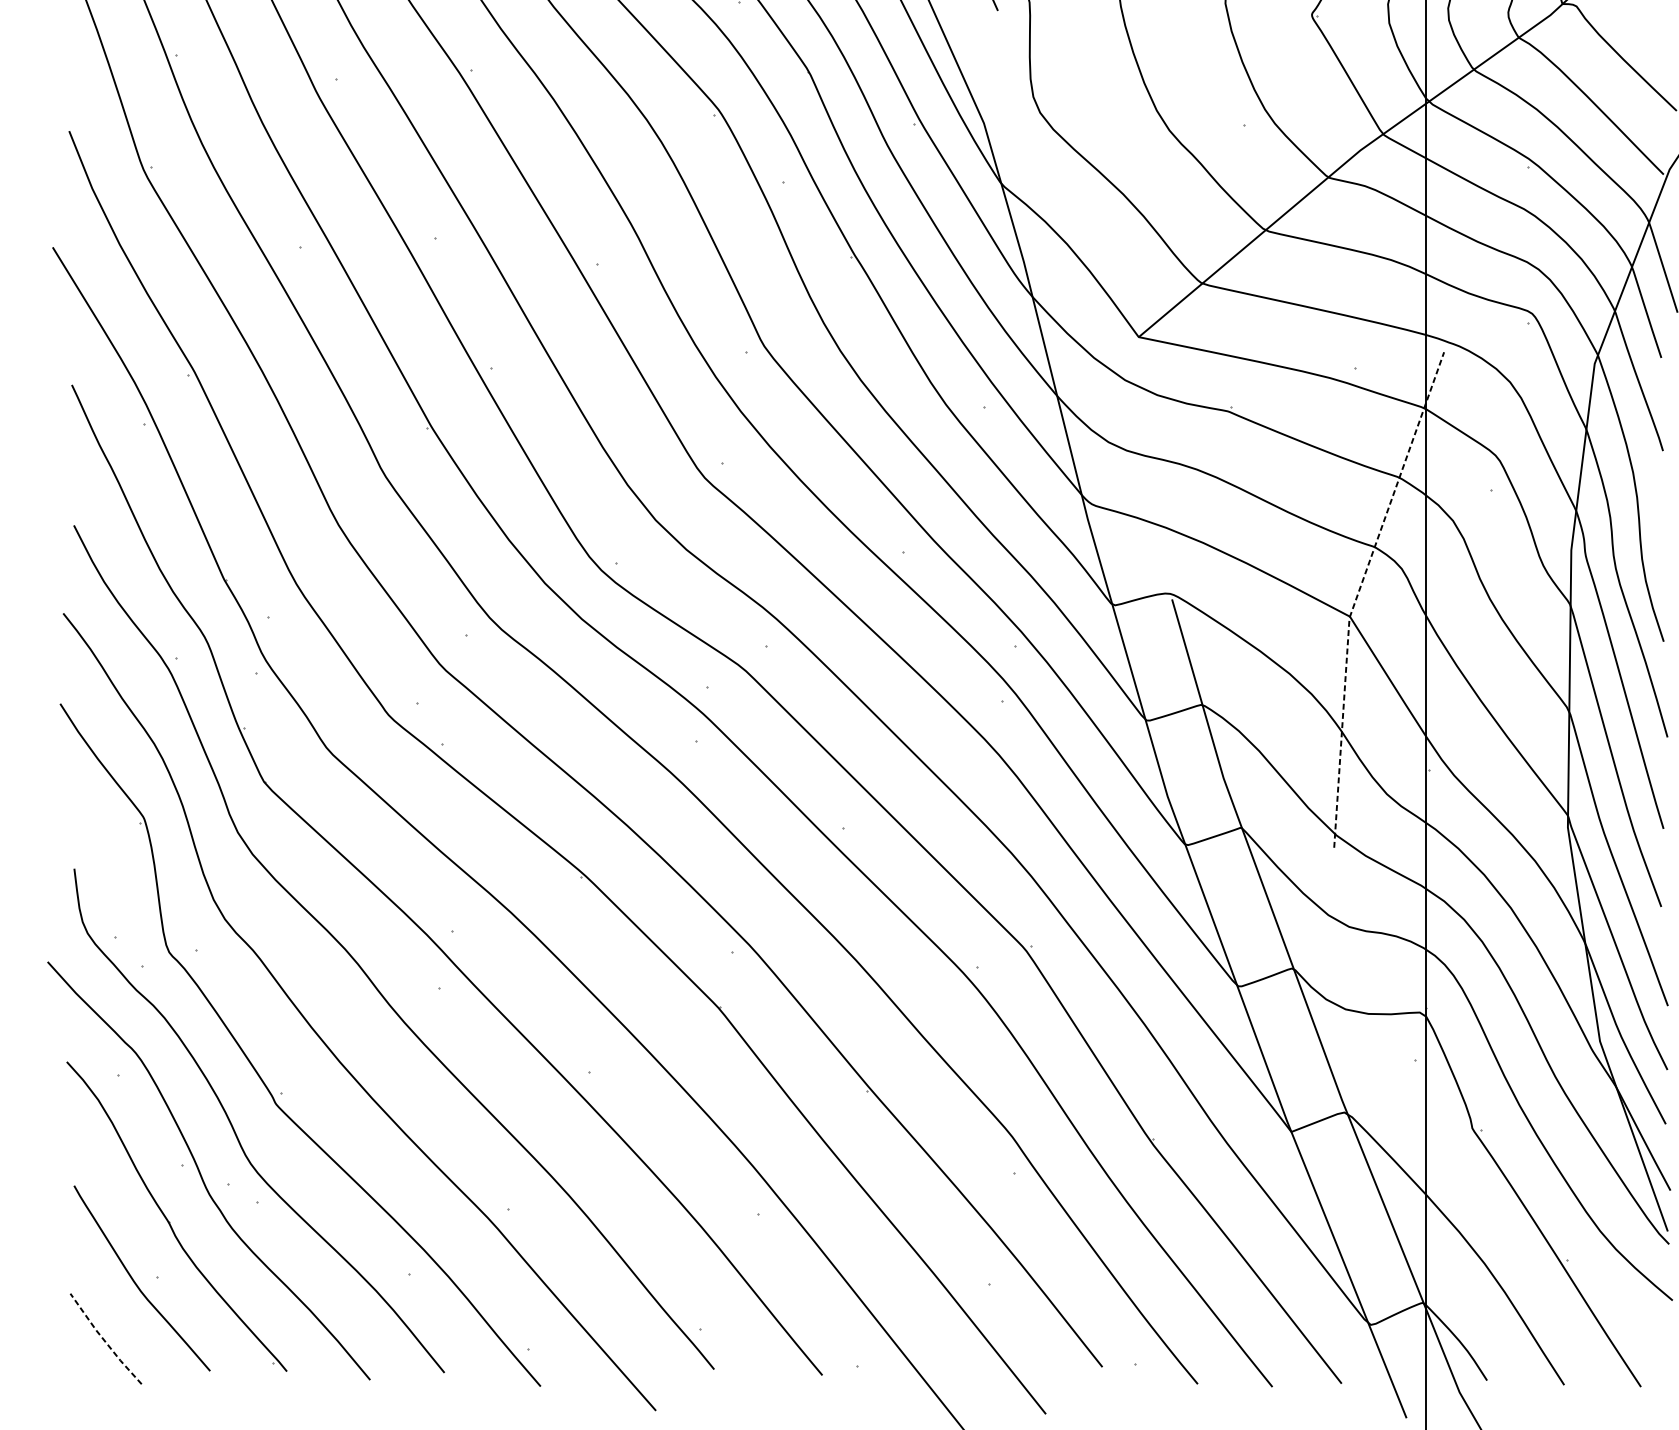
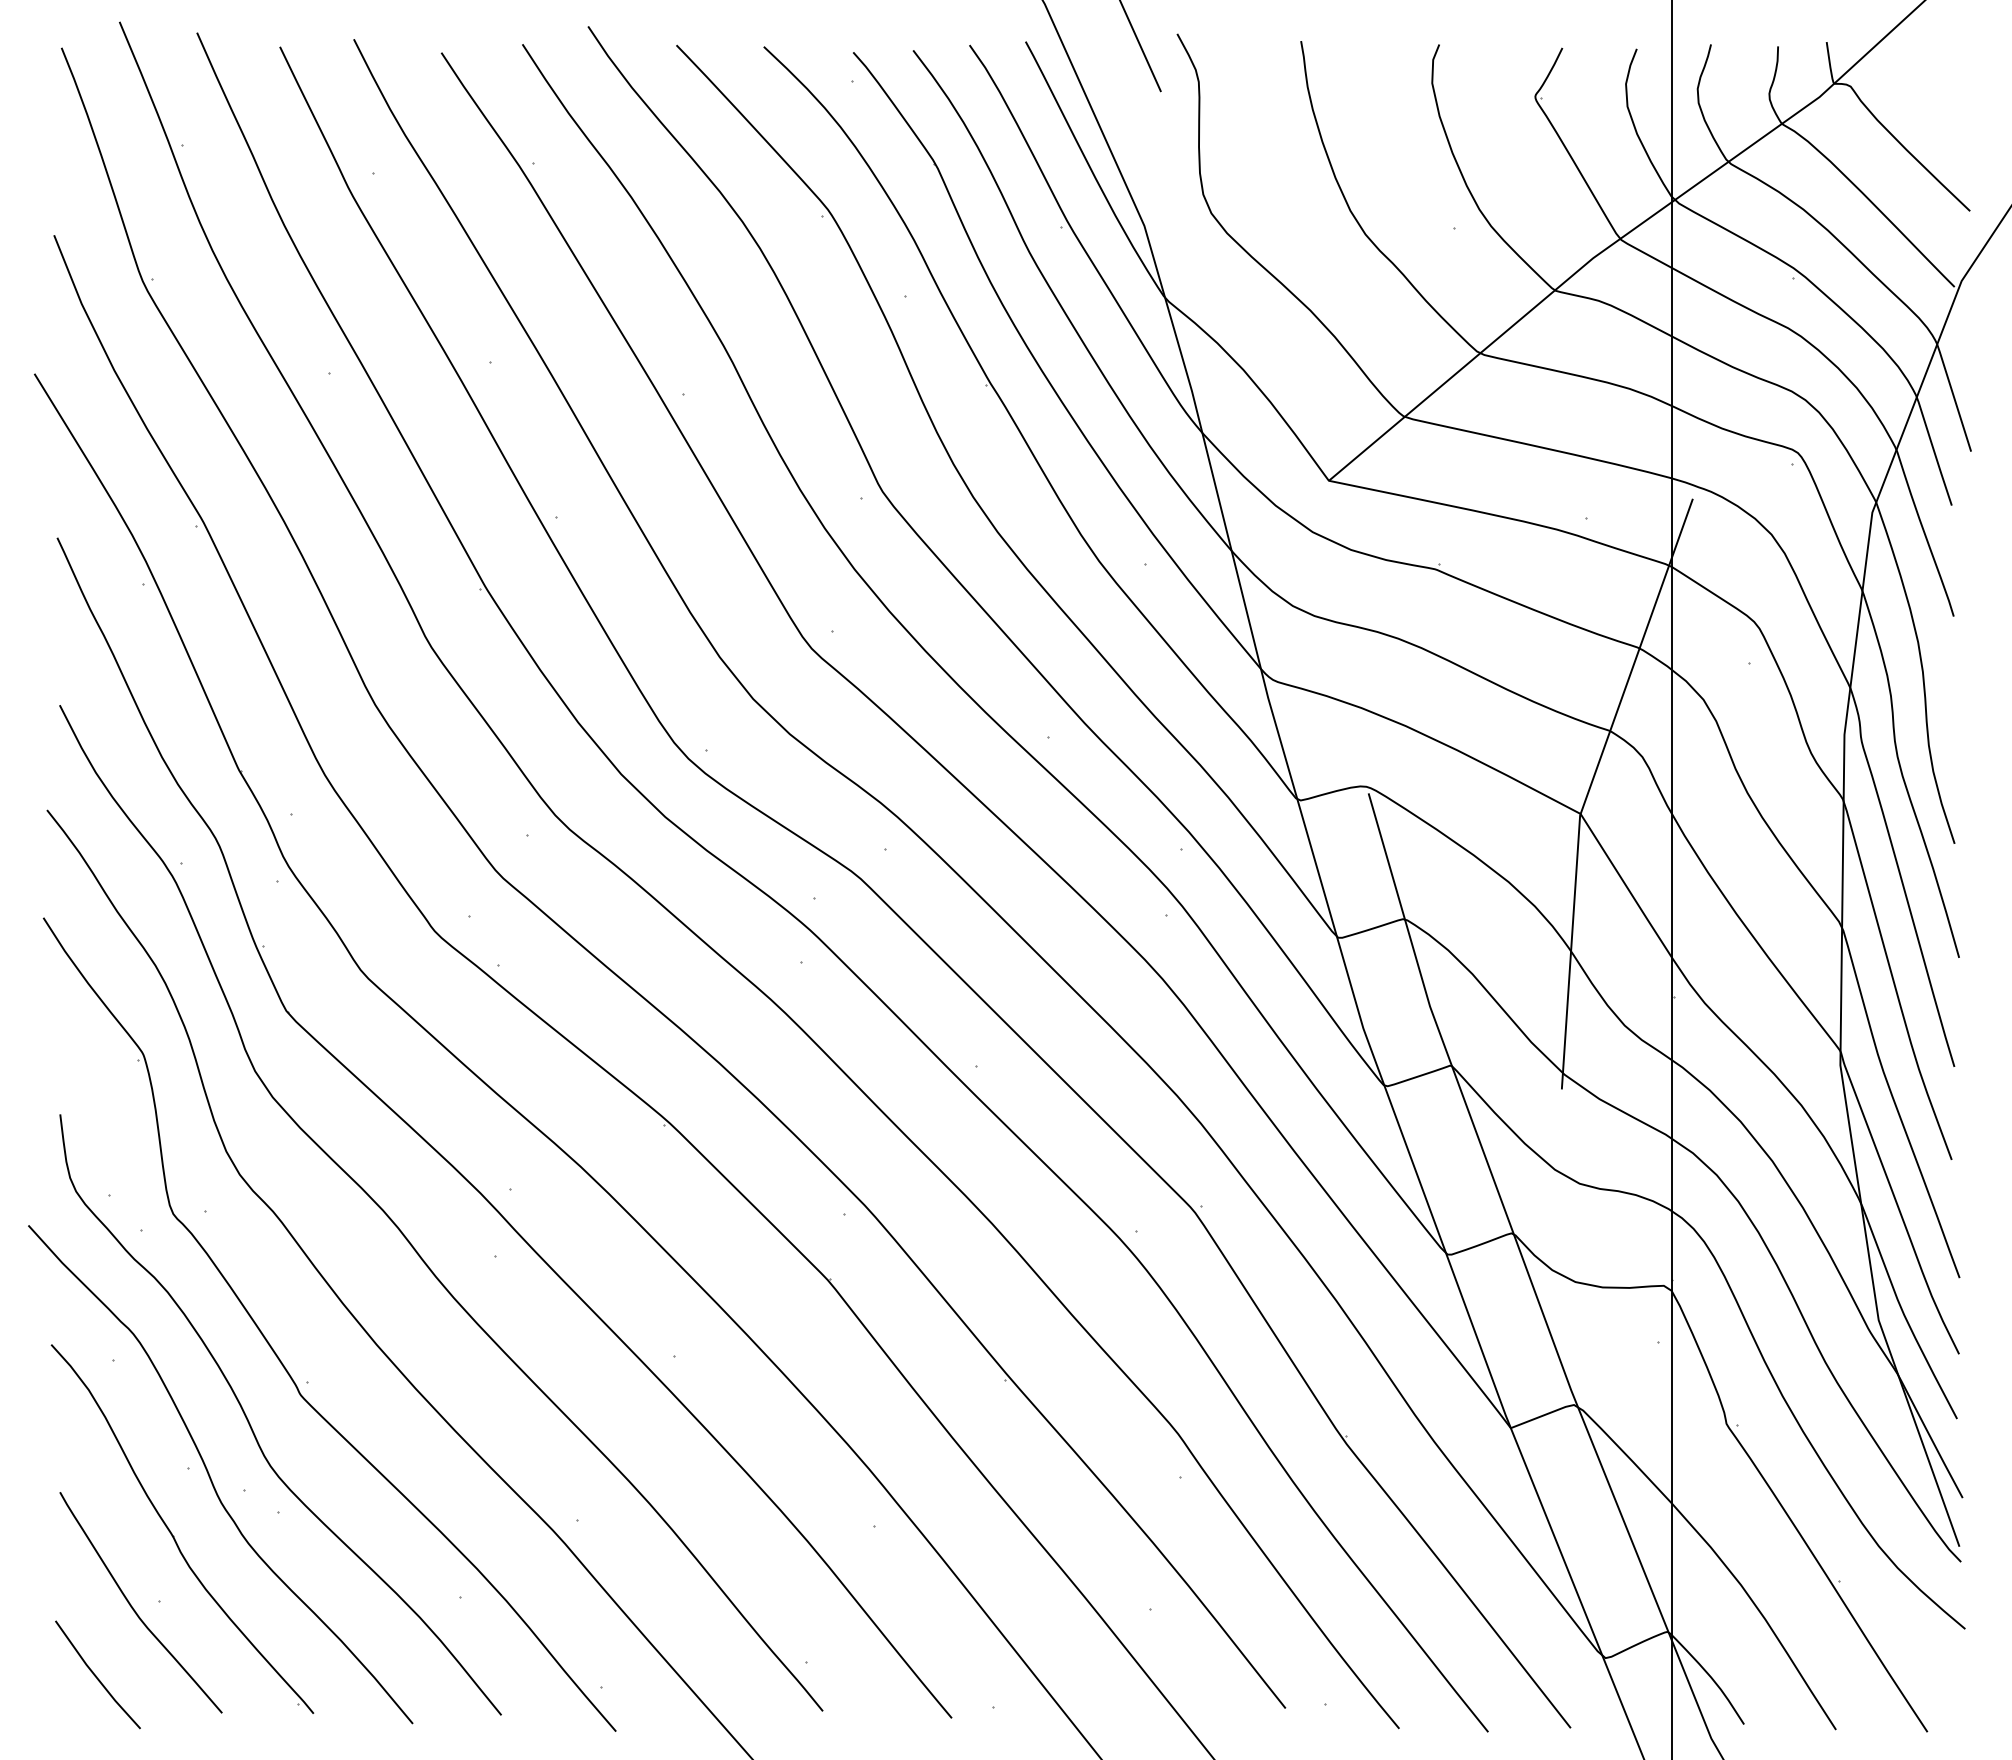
line: (1358, 593) -> (1590, 786), dashed -> solid
line: (103, 1340) -> (95, 1676), dashed -> solid

